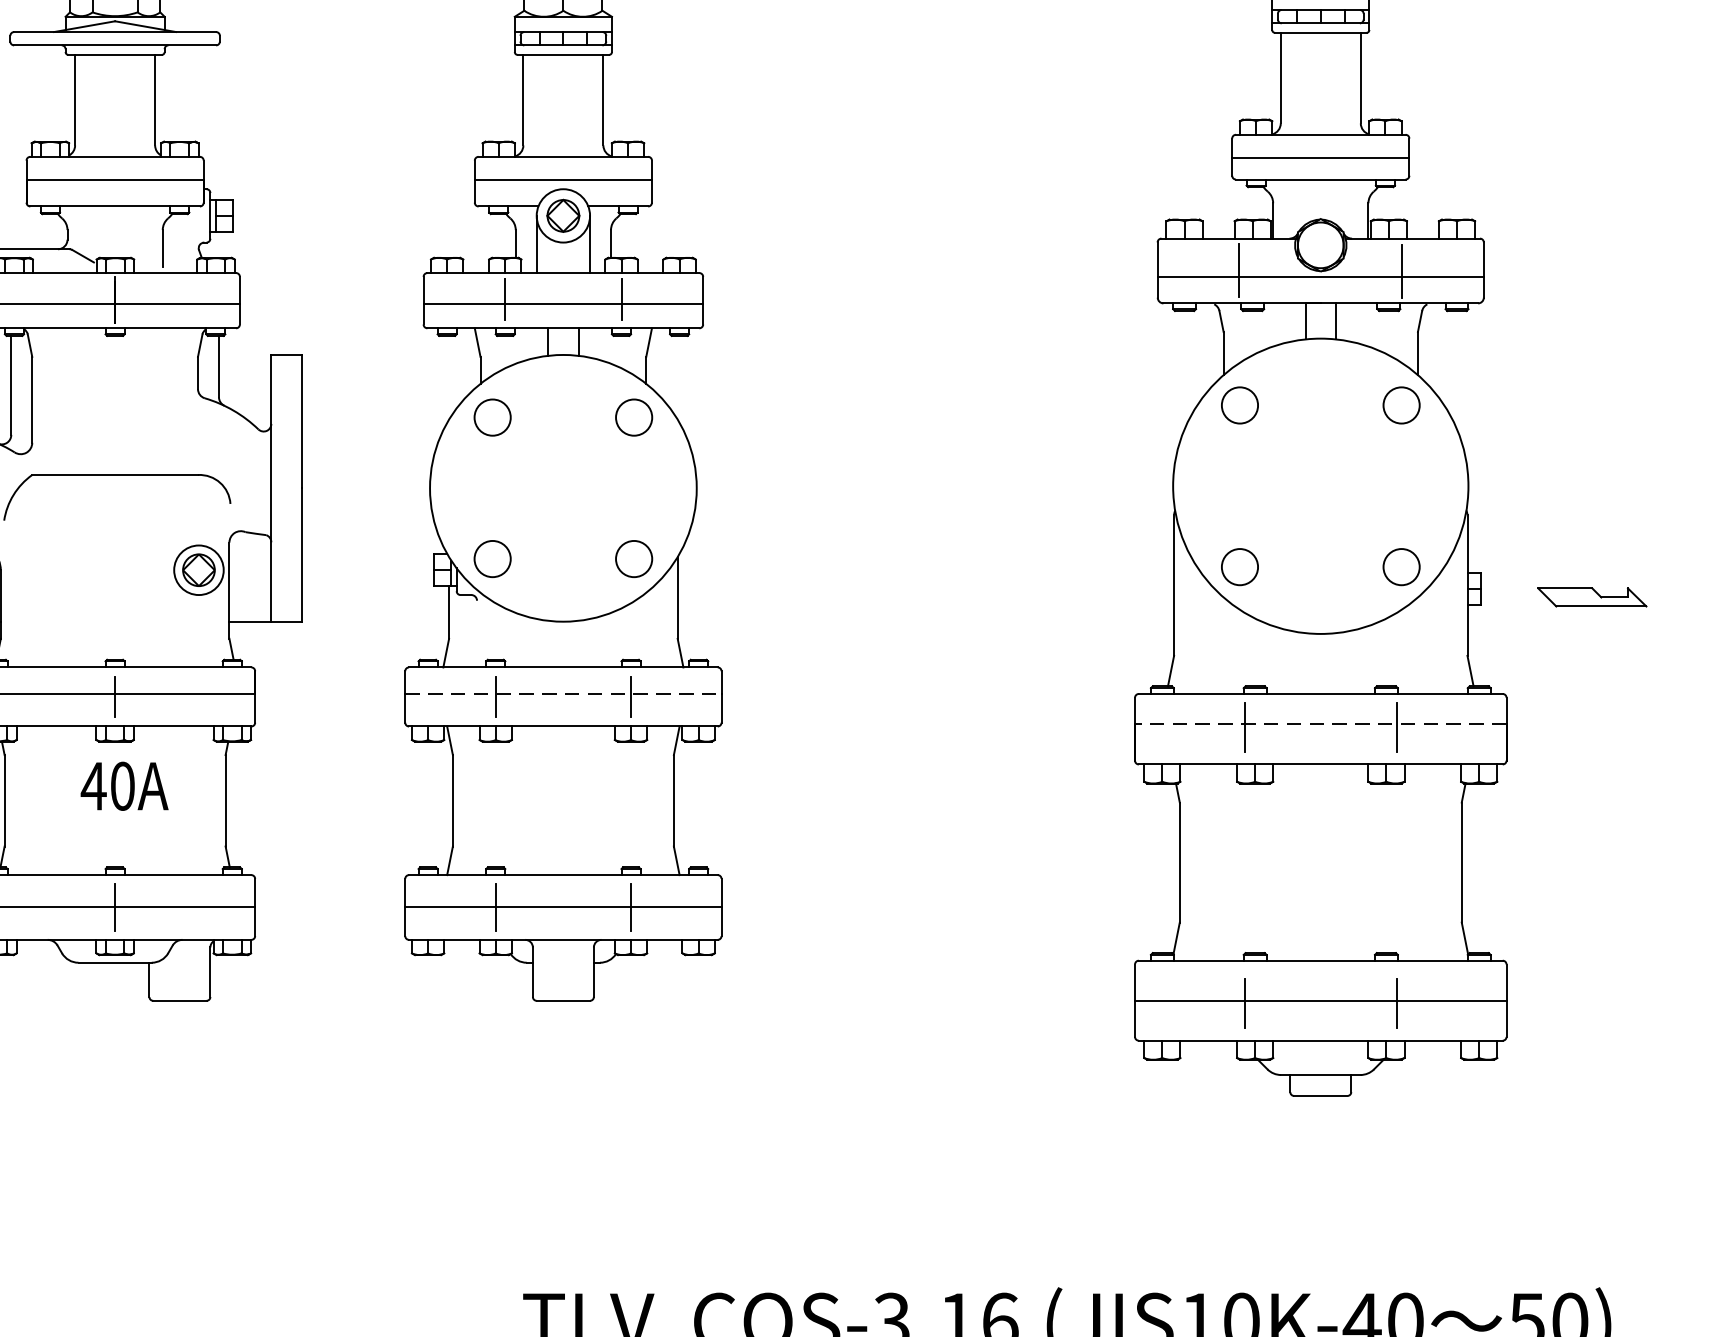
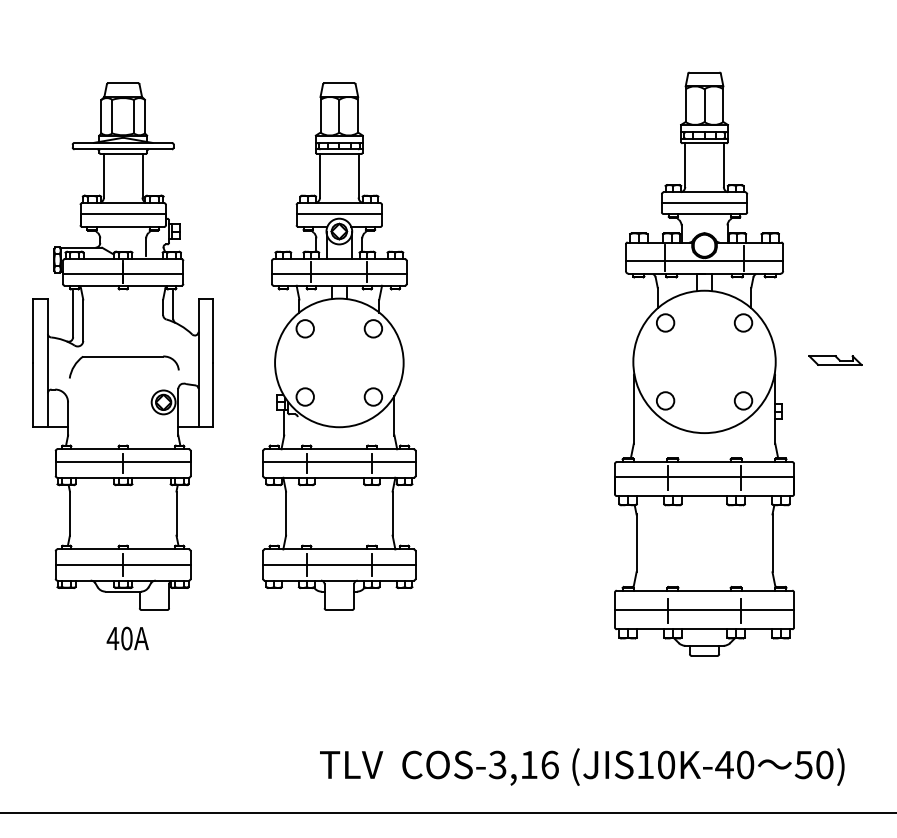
part: (1592, 597) -> (835, 360), moved
line: (563, 694) -> (339, 462), dashed -> solid
line: (1320, 723) -> (704, 476), dashed -> solid
text: (124, 786) -> (127, 638), moved

